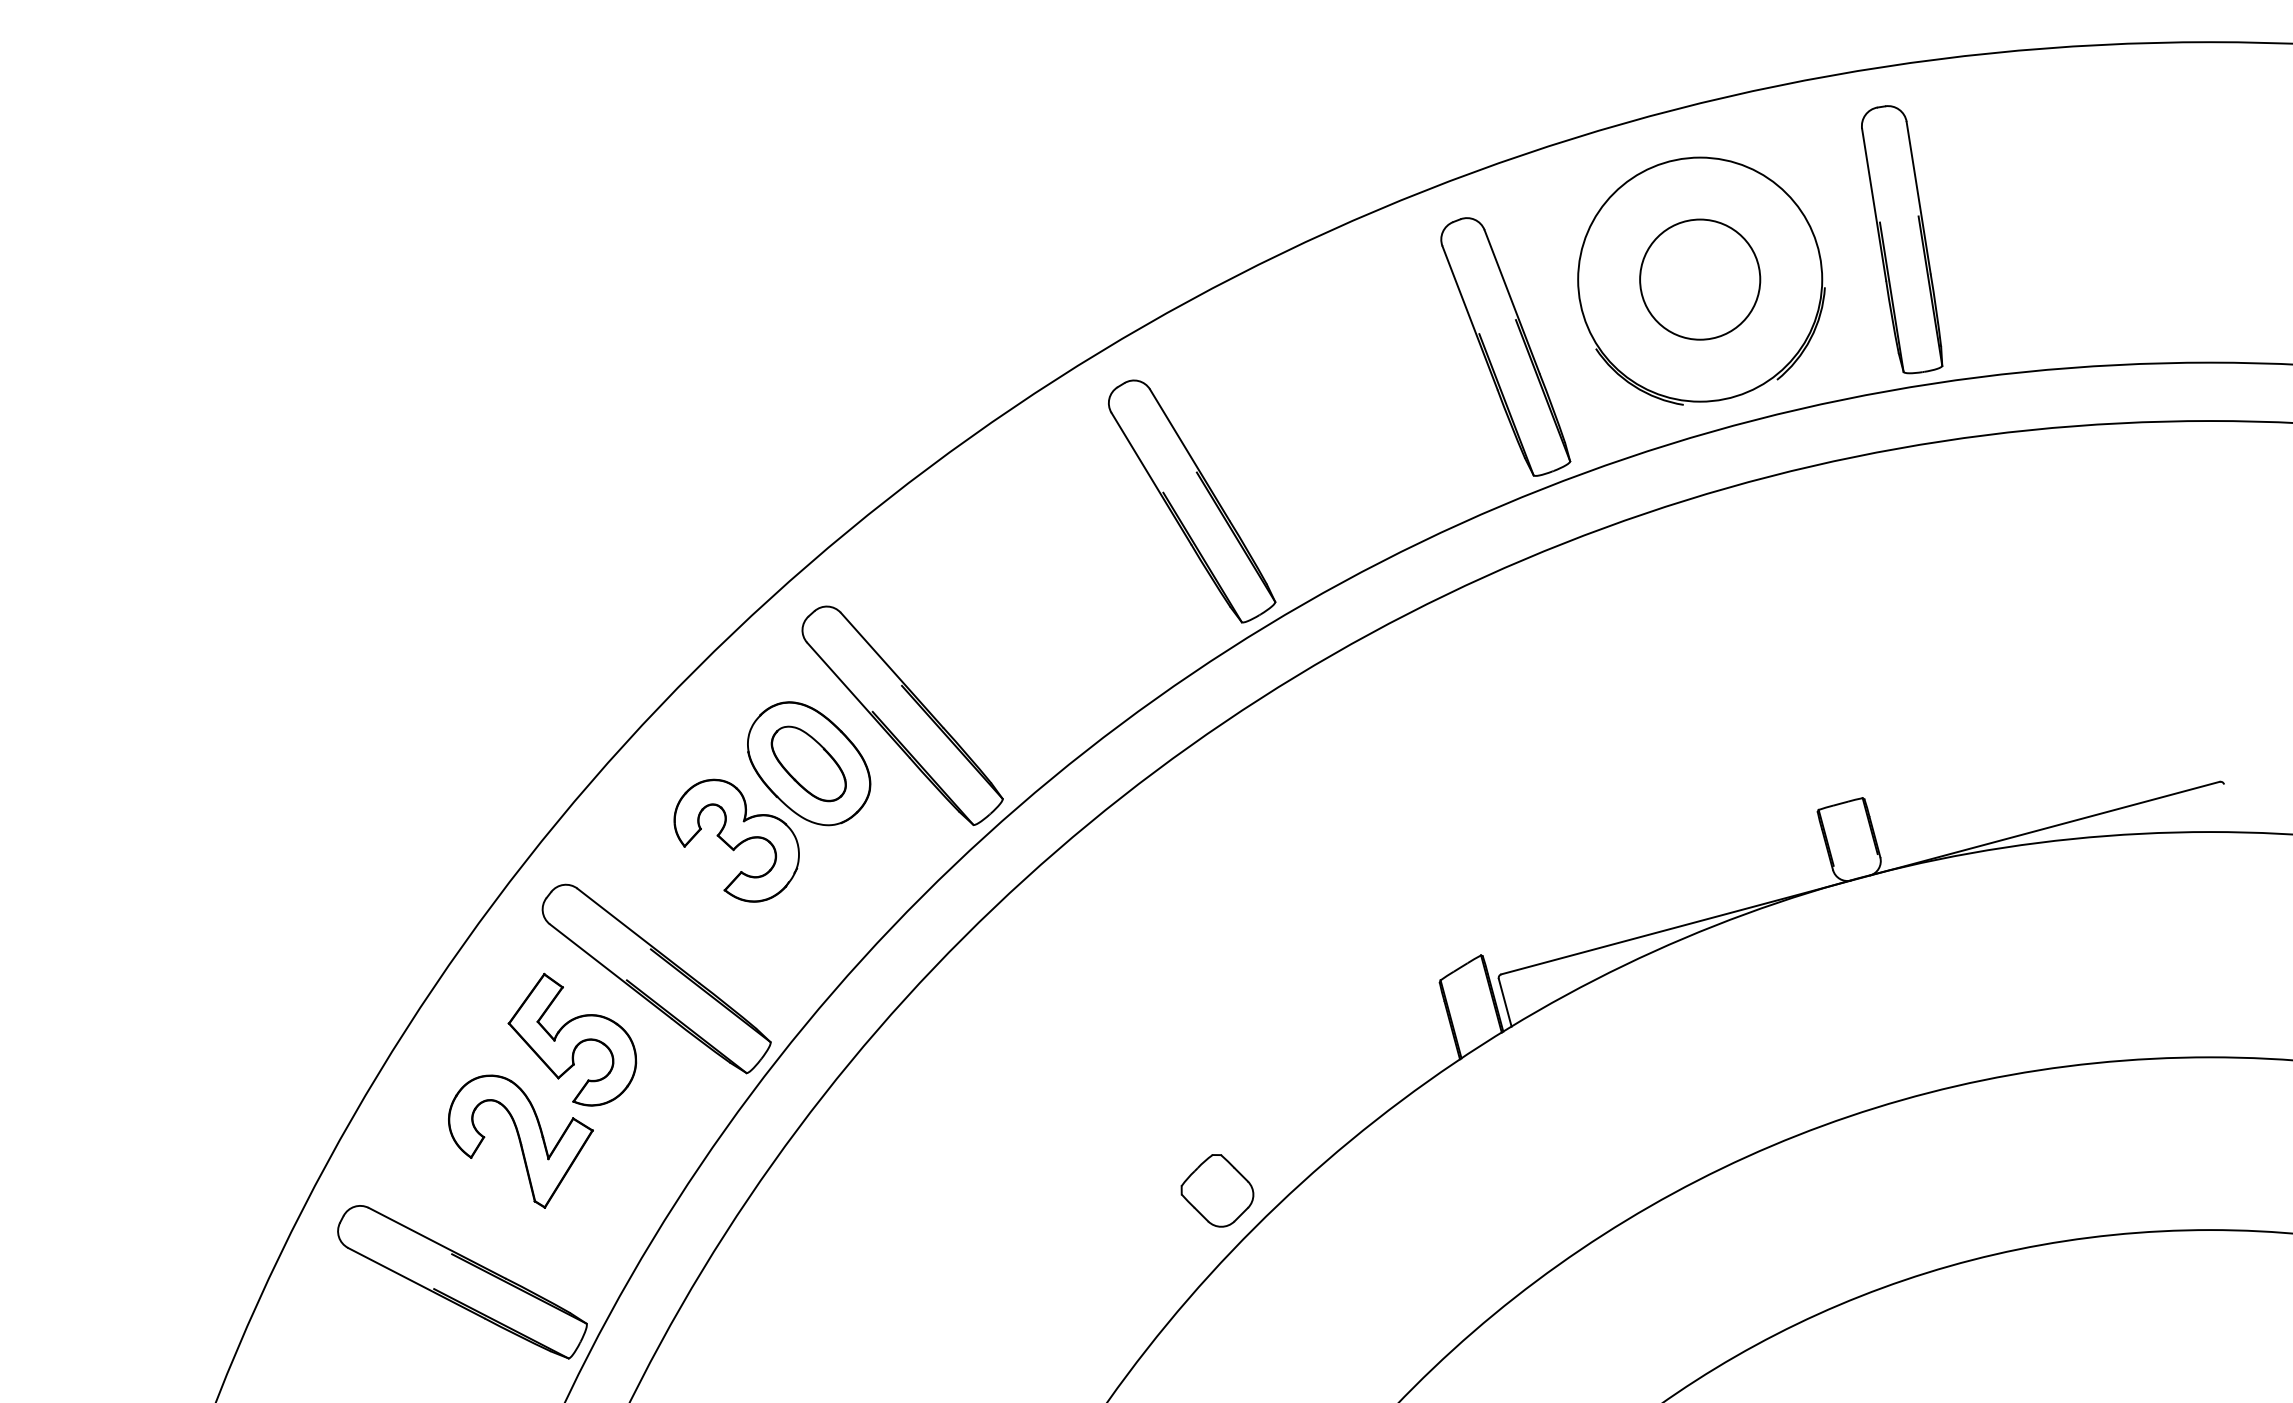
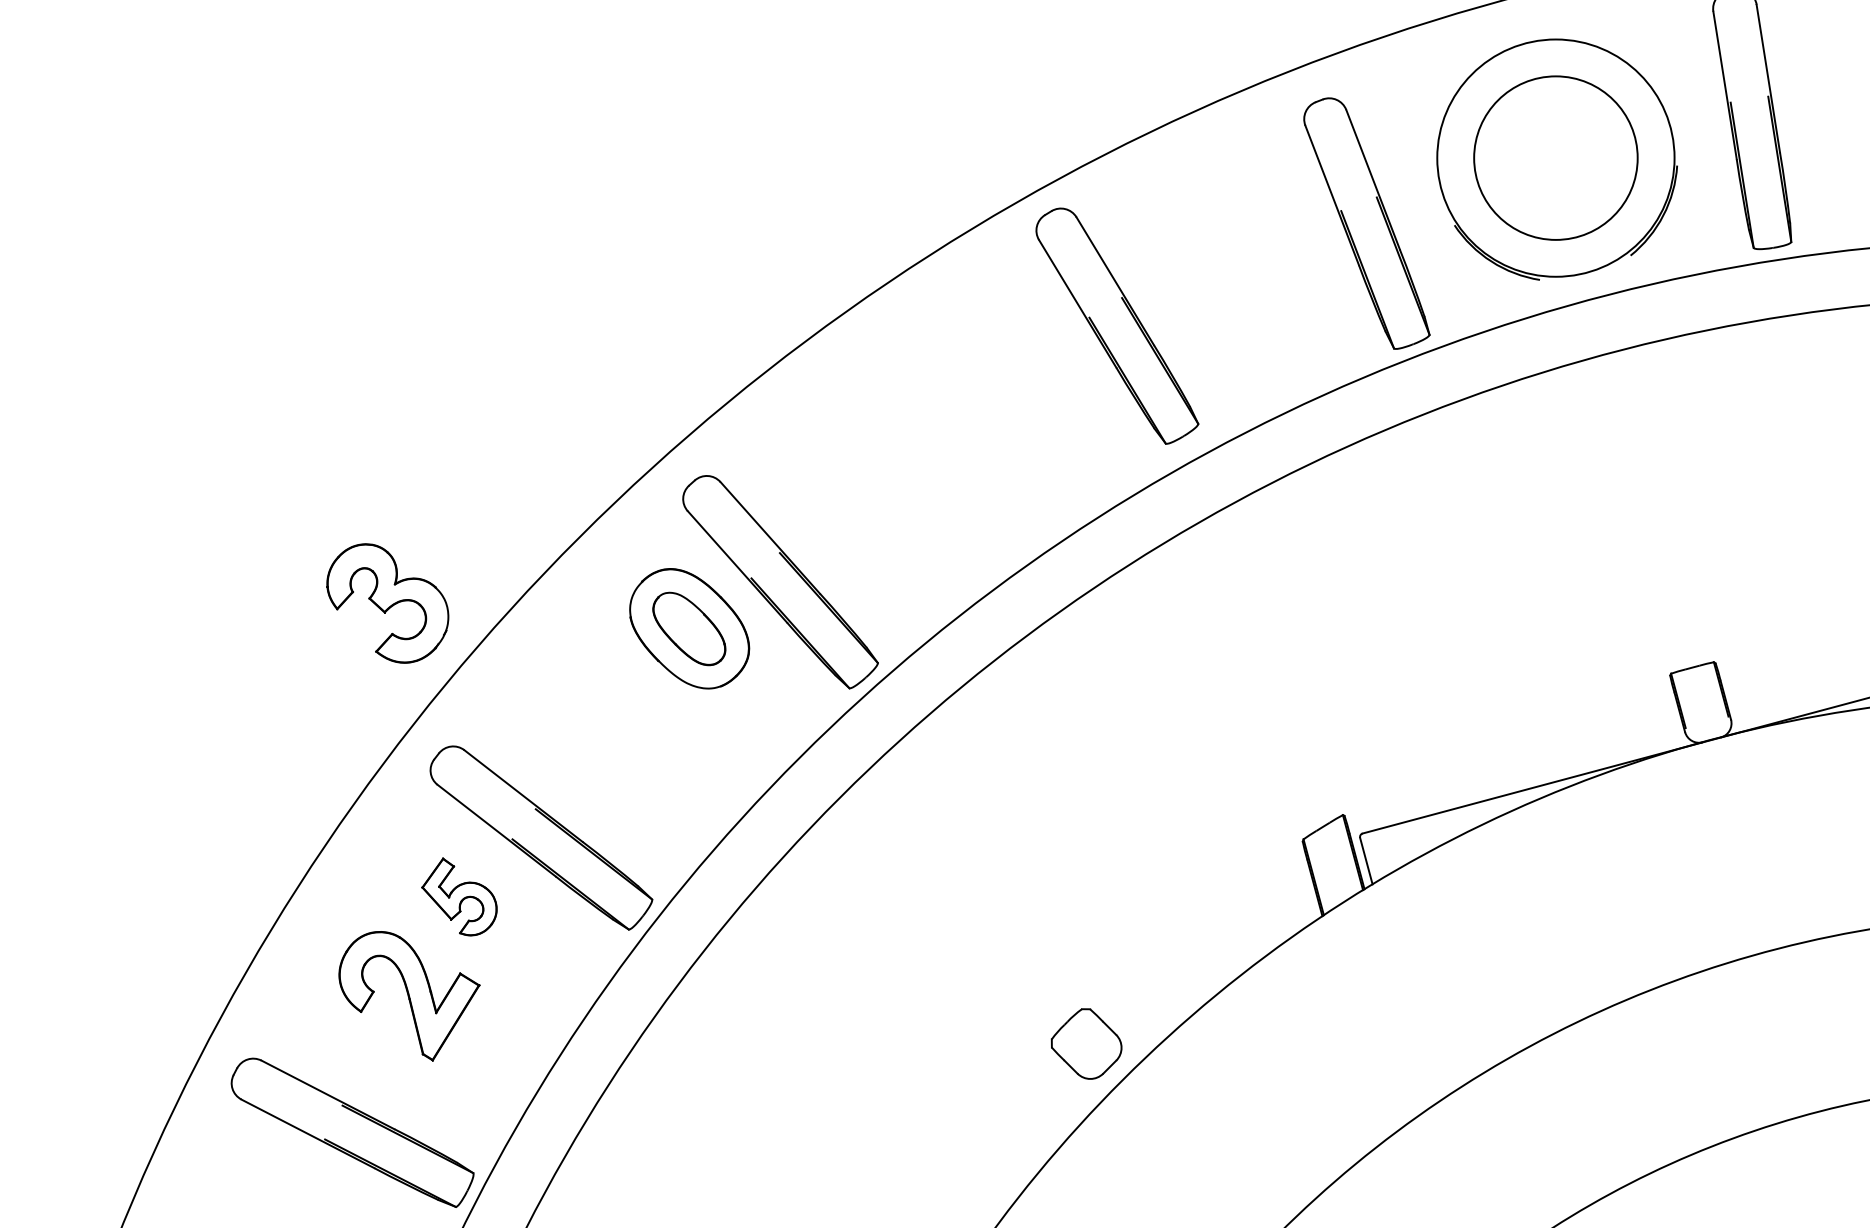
circle: (1700, 279) -> (1556, 157), size x1.4
part: (1192, 501) -> (1117, 326), moved
part: (736, 840) -> (387, 603), moved
part: (572, 1039) -> (459, 896), size x0.6

